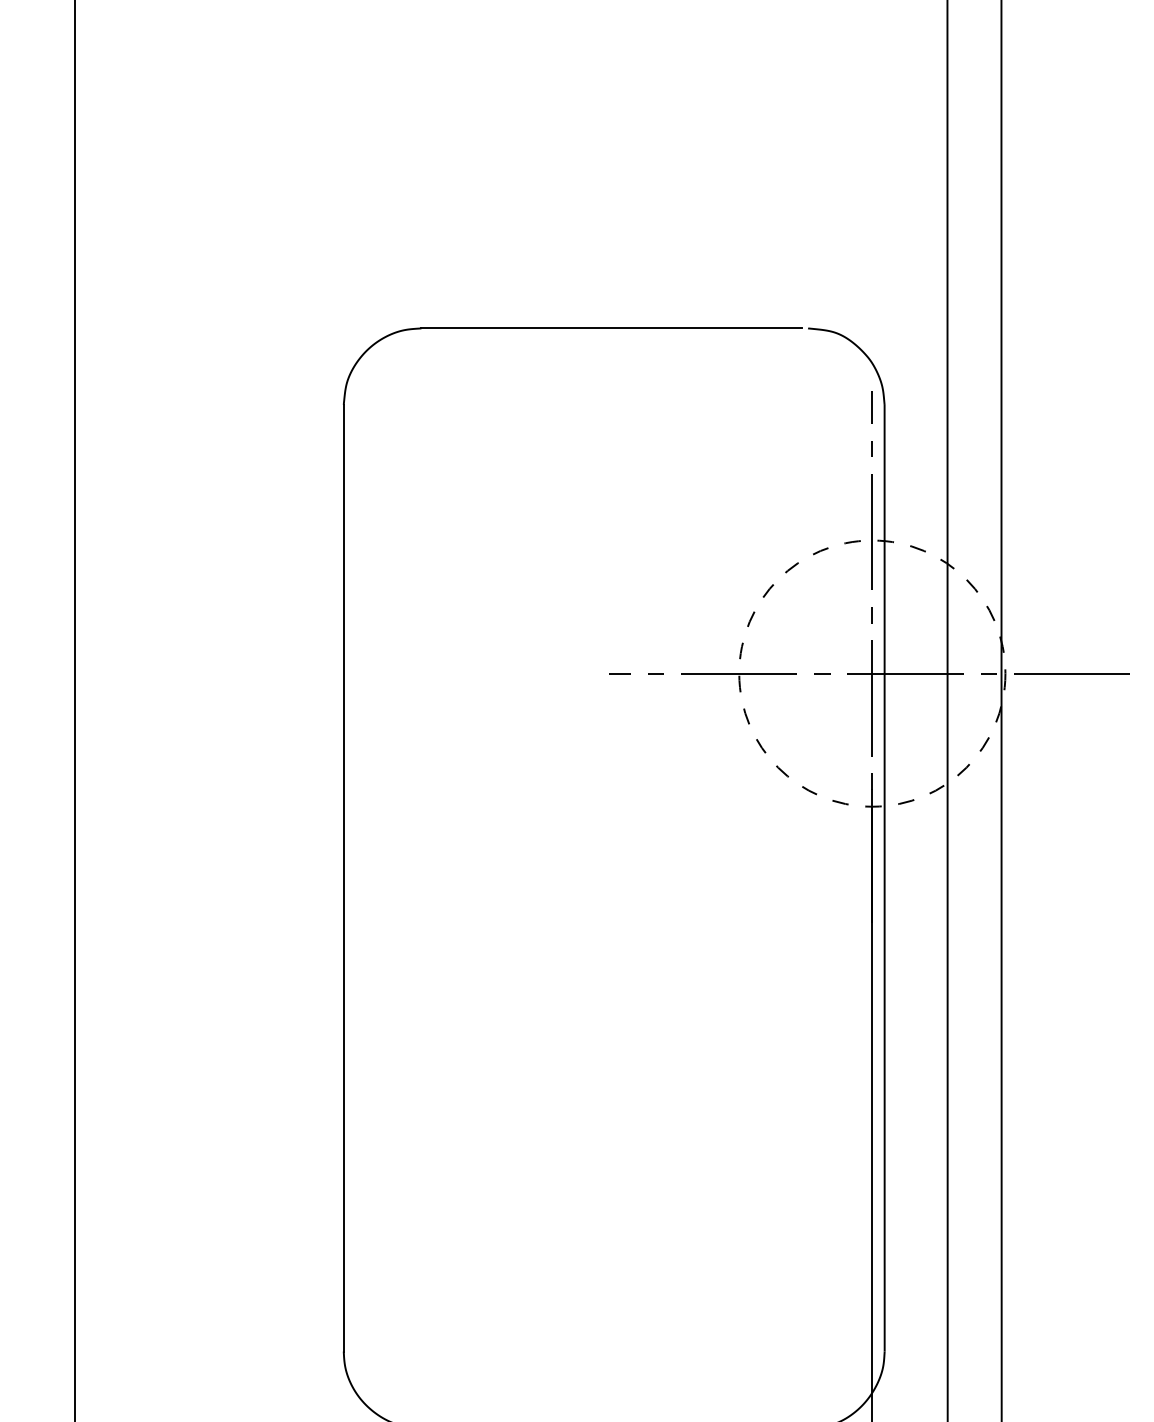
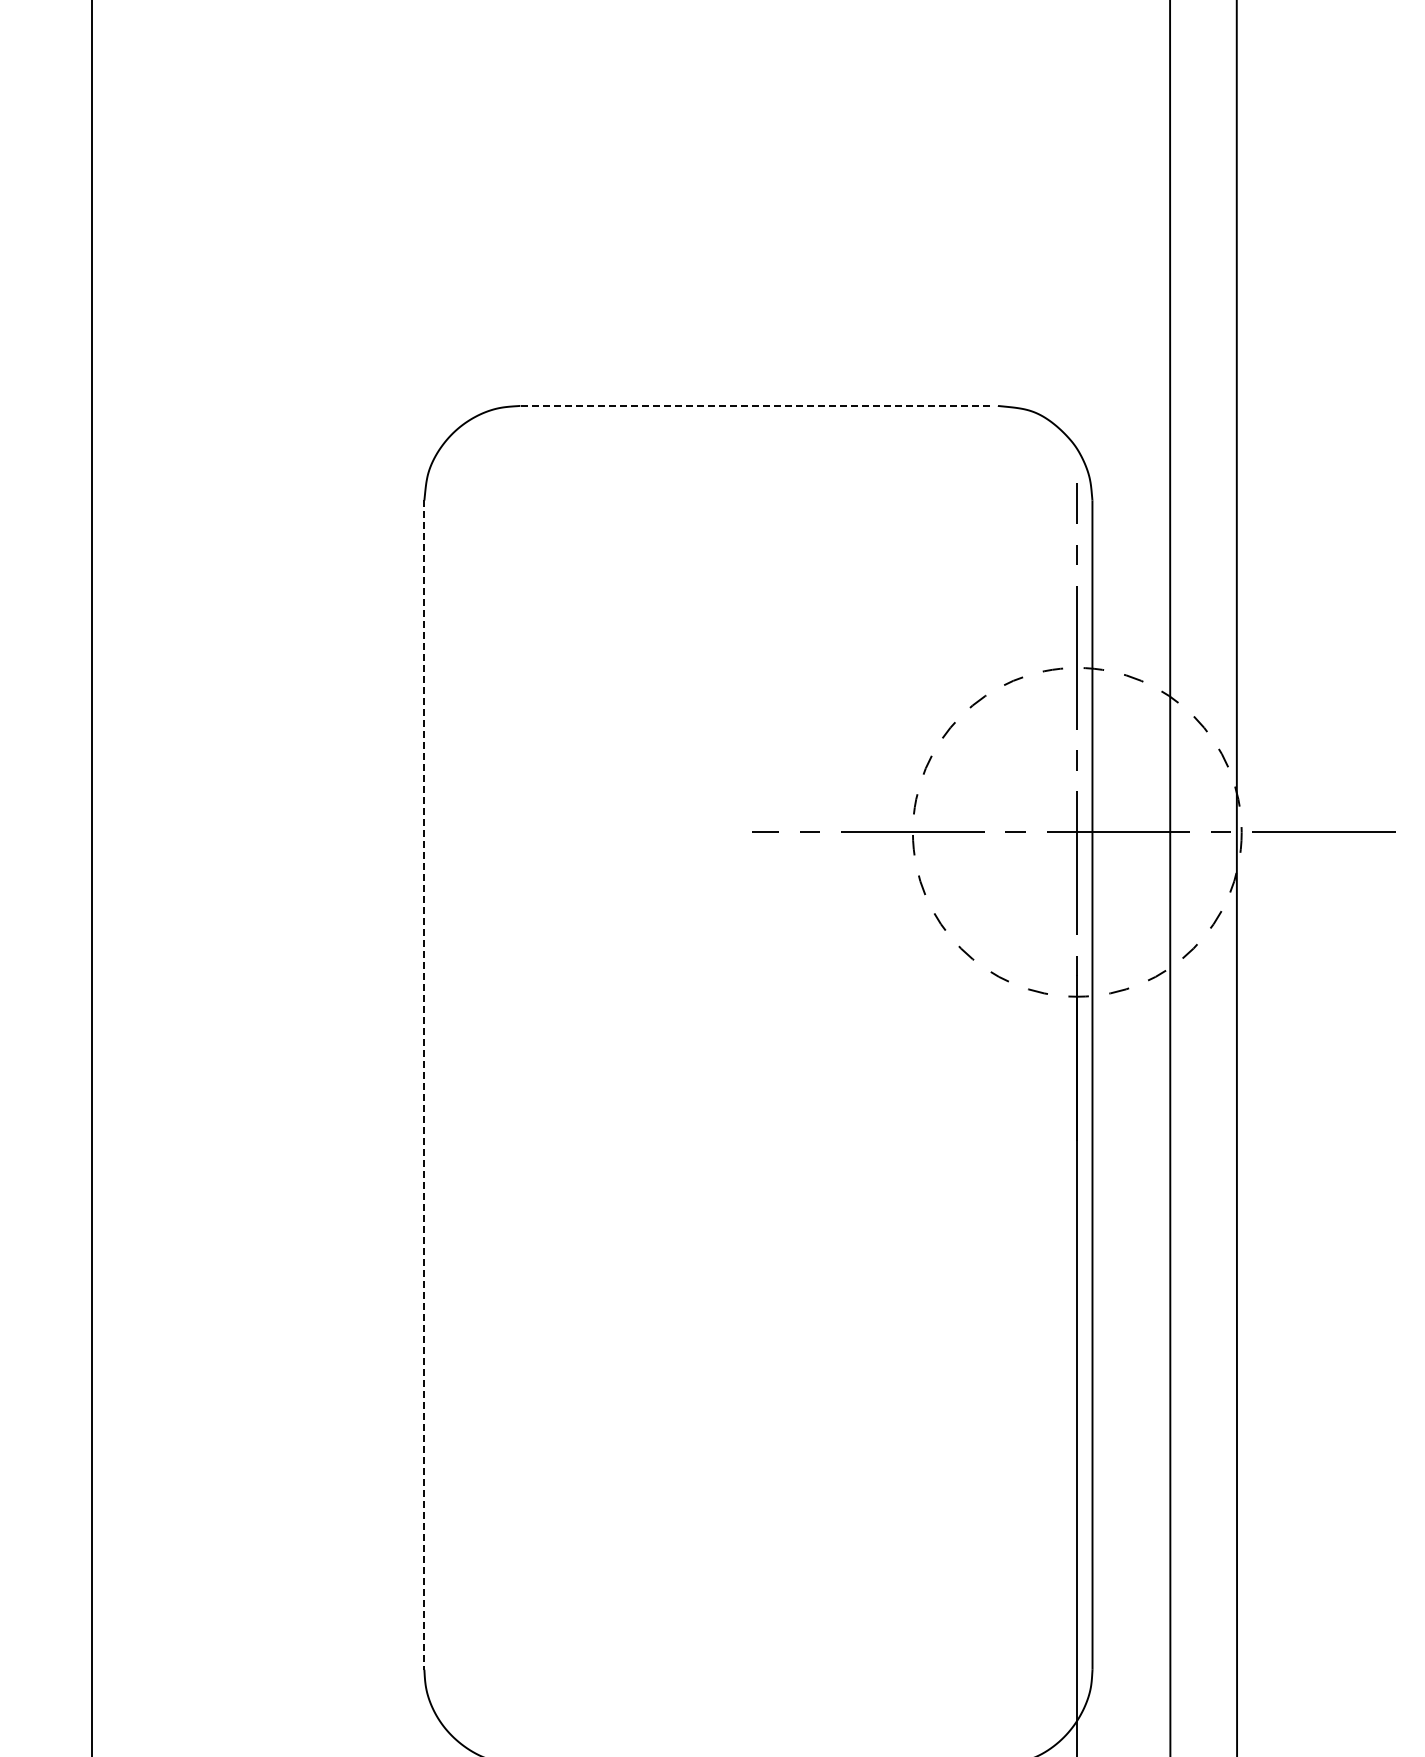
line: (611, 328) -> (755, 405), solid -> dashed
line: (343, 878) -> (424, 1085), solid -> dashed

